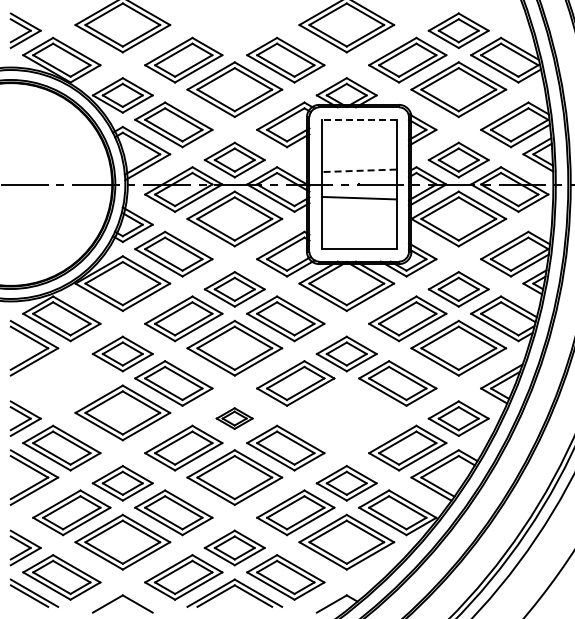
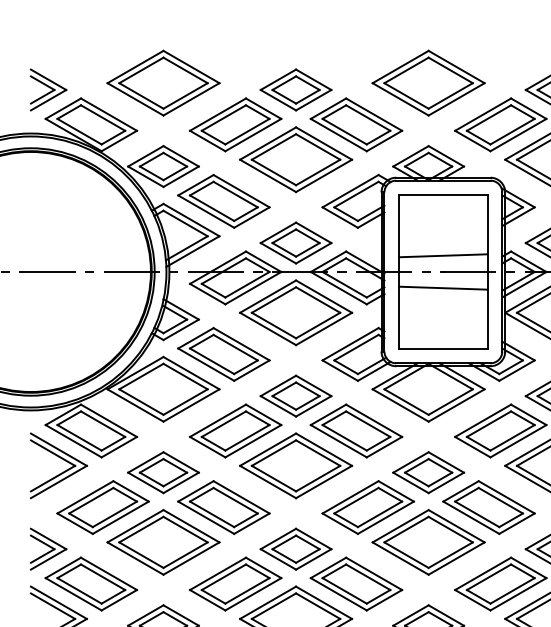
part: (234, 30) -> (295, 89), added
line: (358, 119) -> (442, 195), dashed -> solid
line: (358, 170) -> (442, 255), dashed -> solid
part: (71, 383) -> (102, 507), added
part: (346, 412) -> (428, 541), added
part: (234, 418) -> (295, 548), size x1.67

